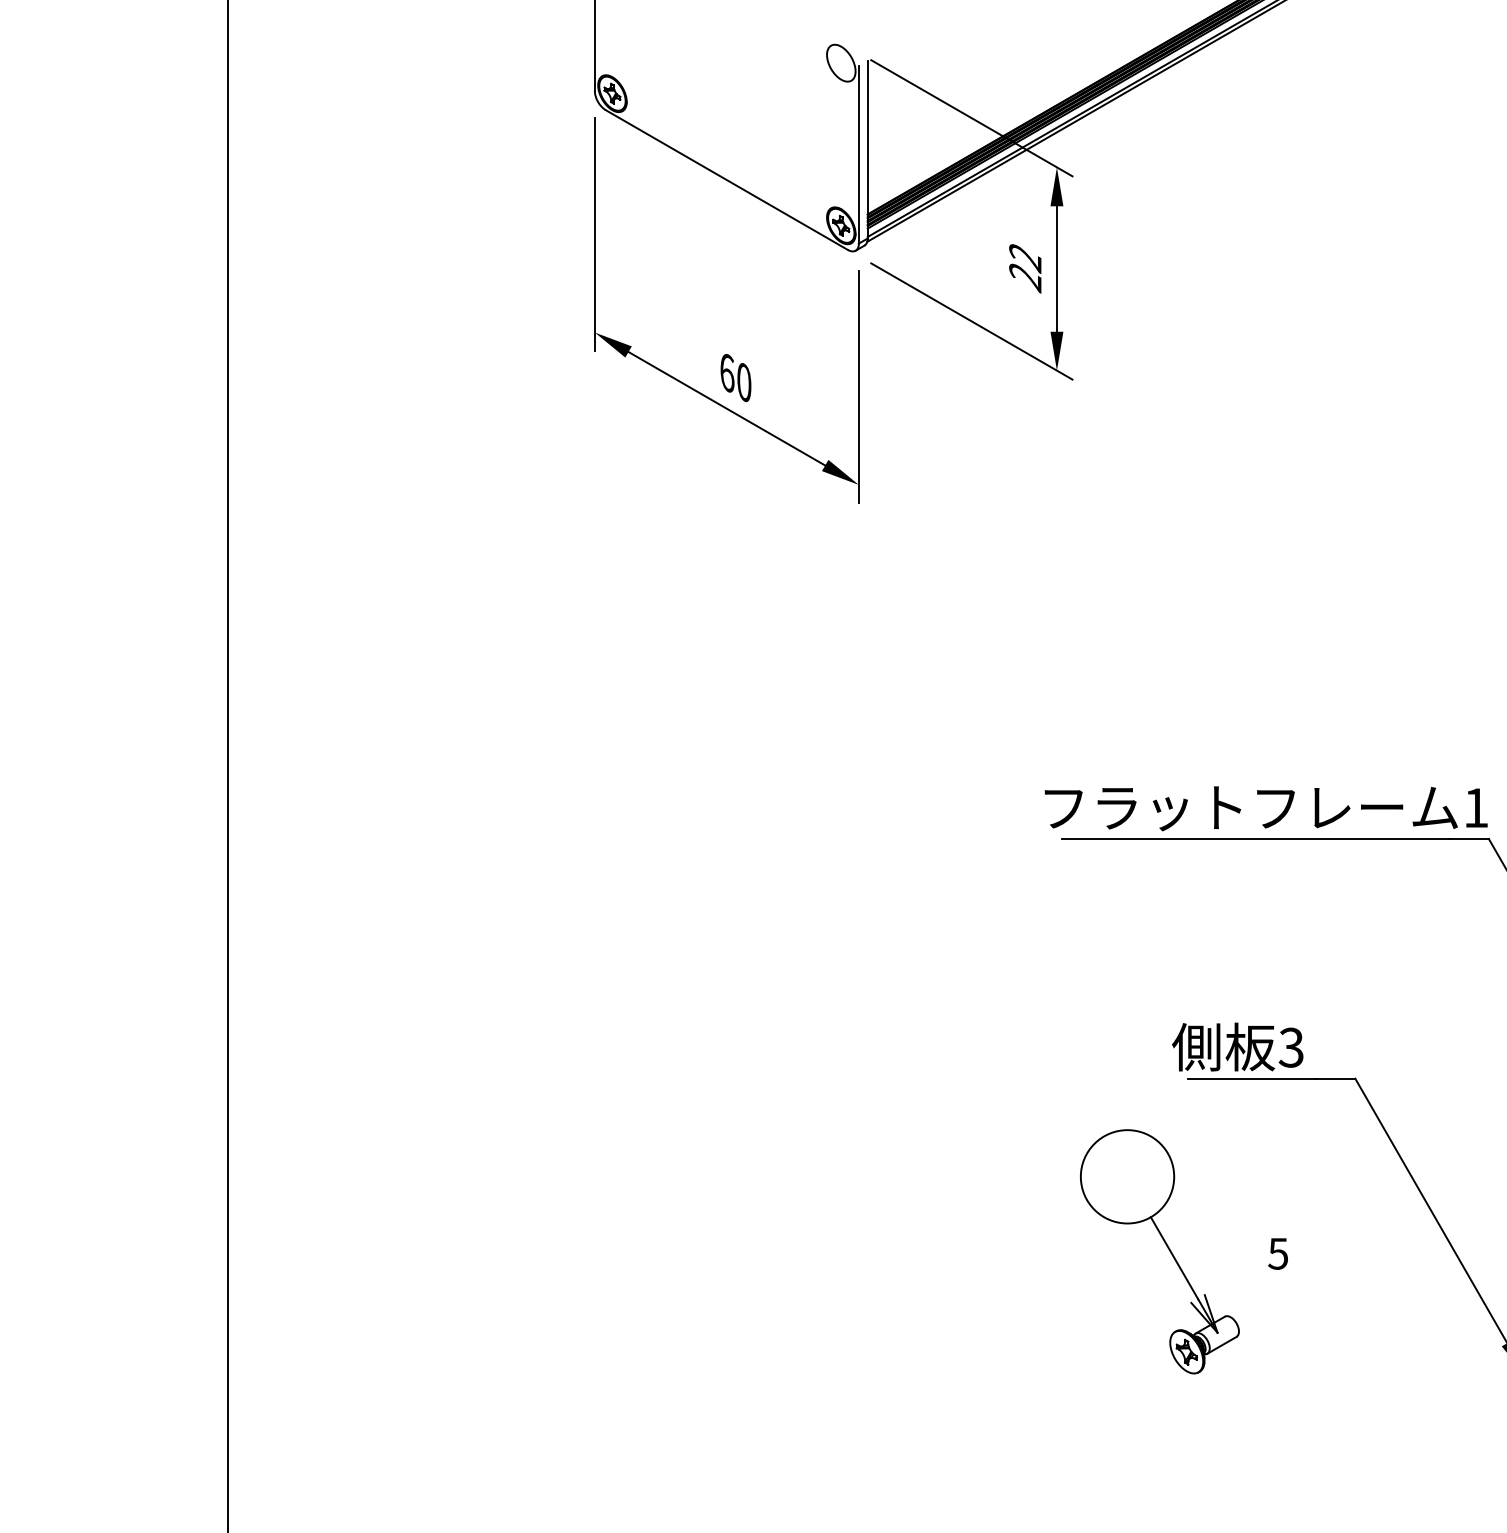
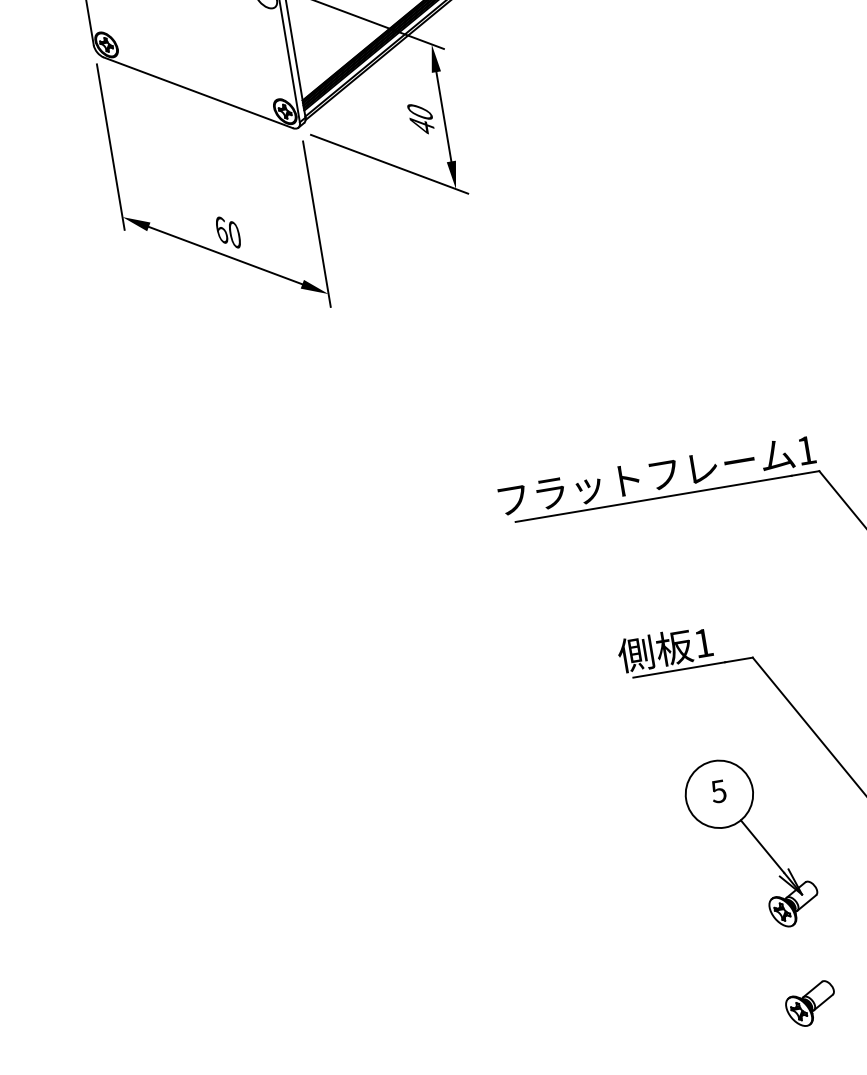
text: (1025, 268) -> (421, 120), 22 -> 40
text: (1290, 1047) -> (702, 643), 3 -> 1
part: (1167, 1248) -> (756, 840), moved

